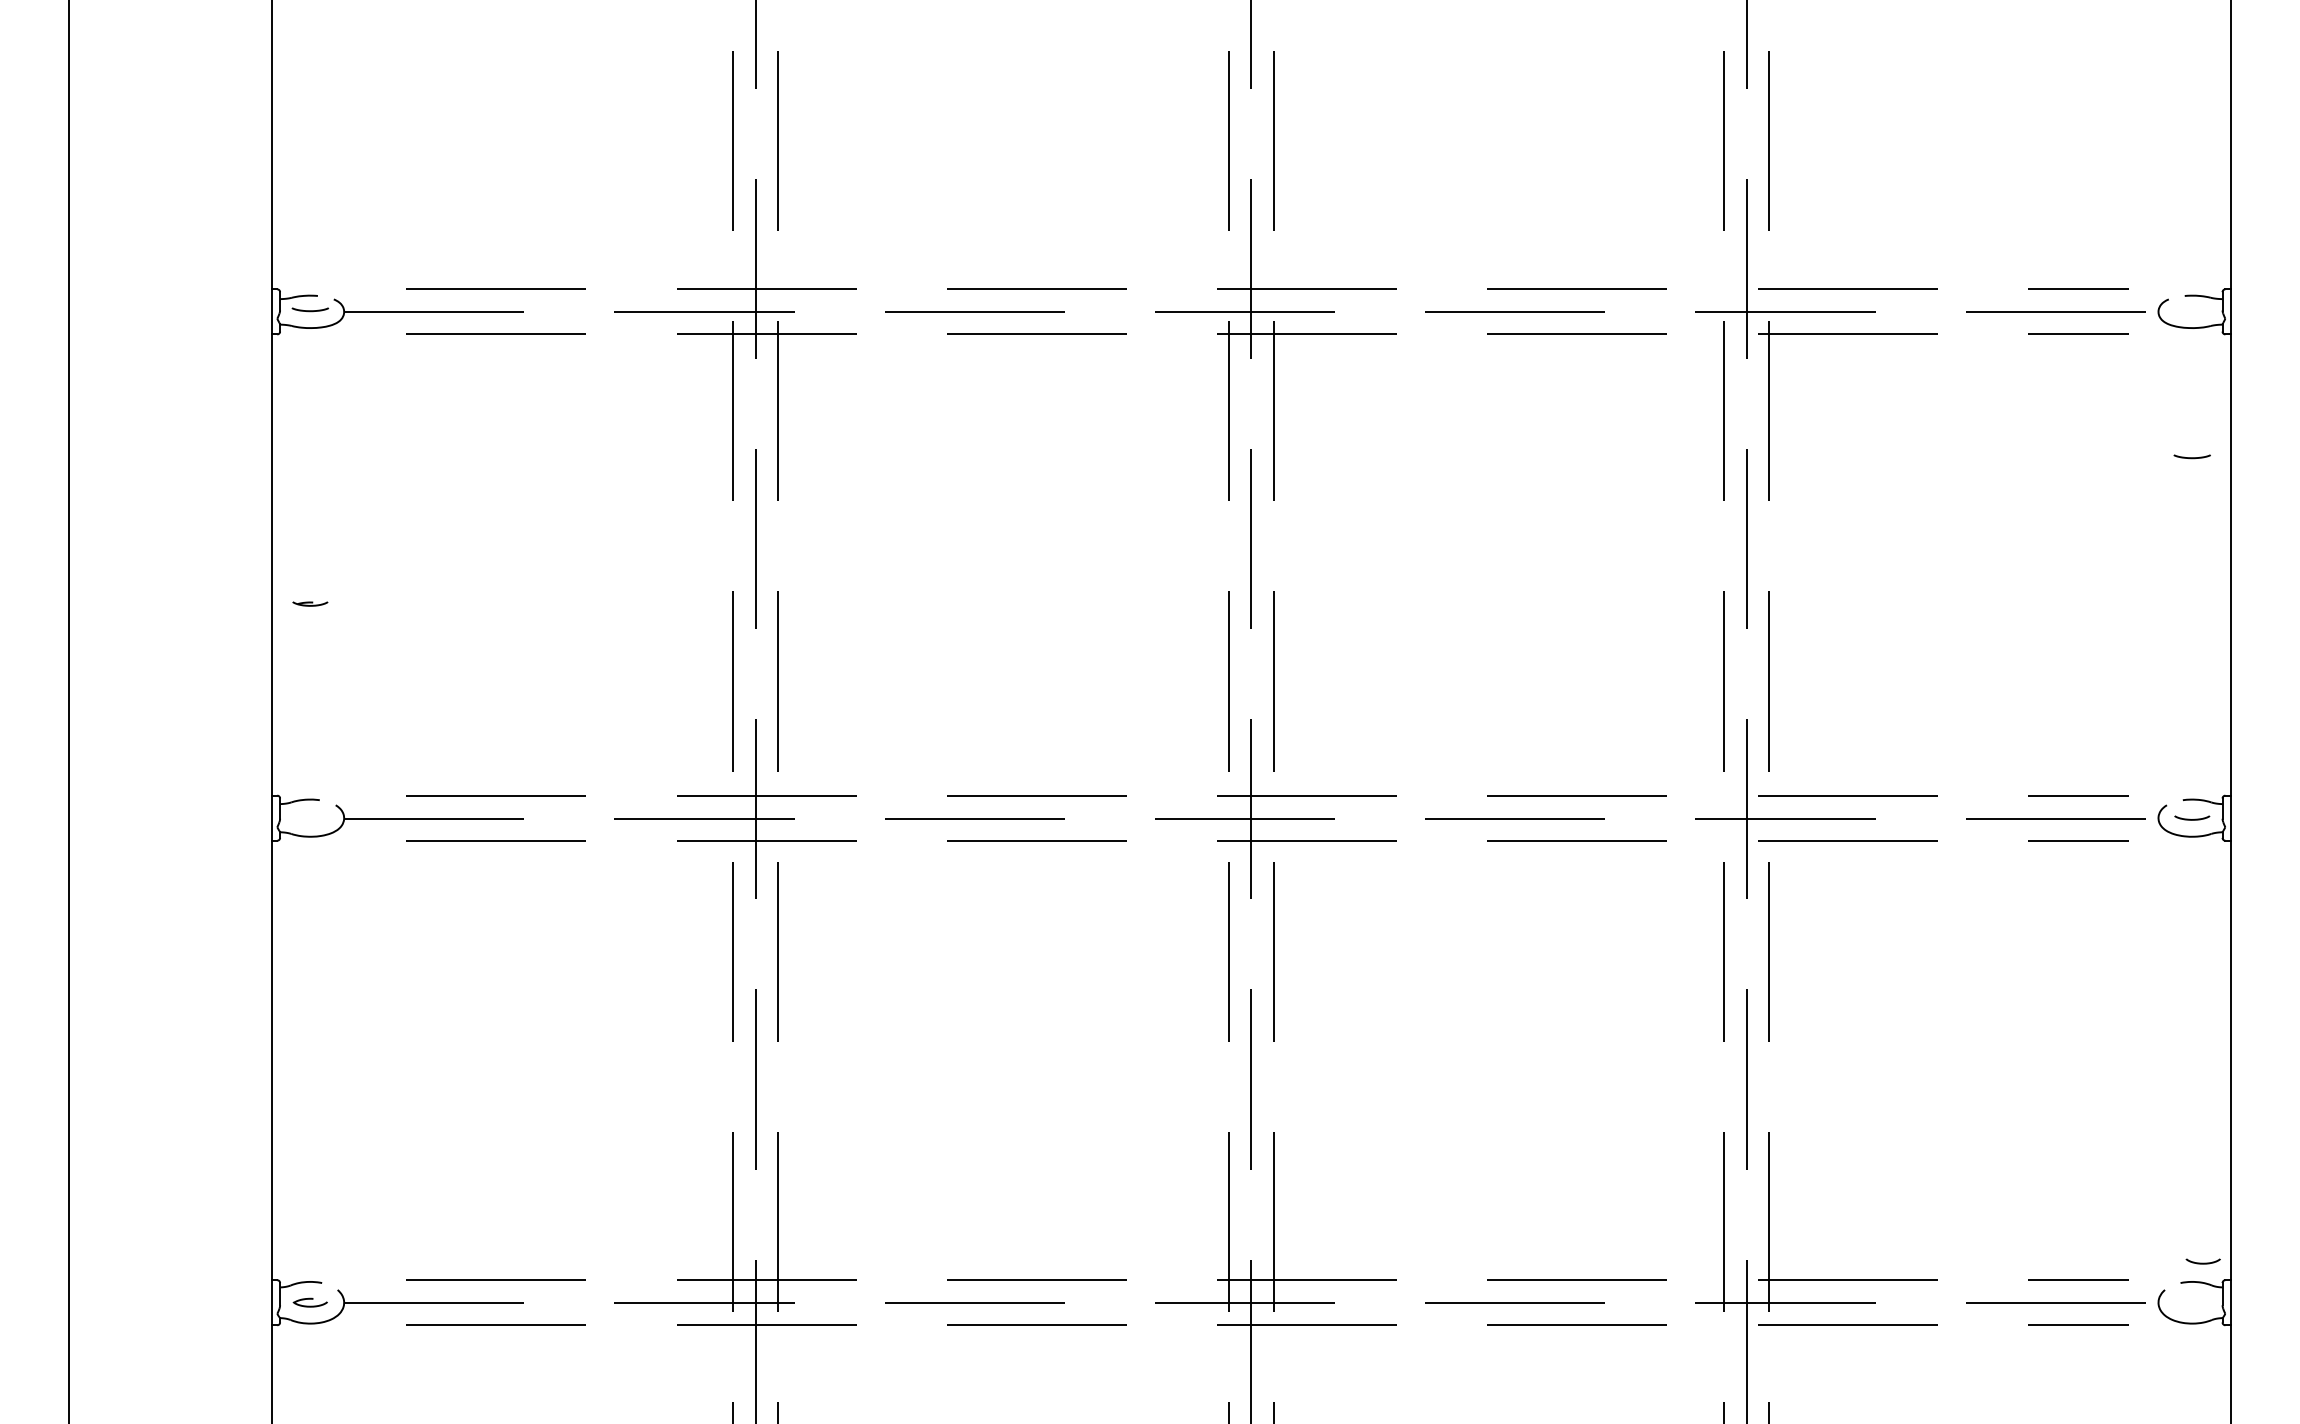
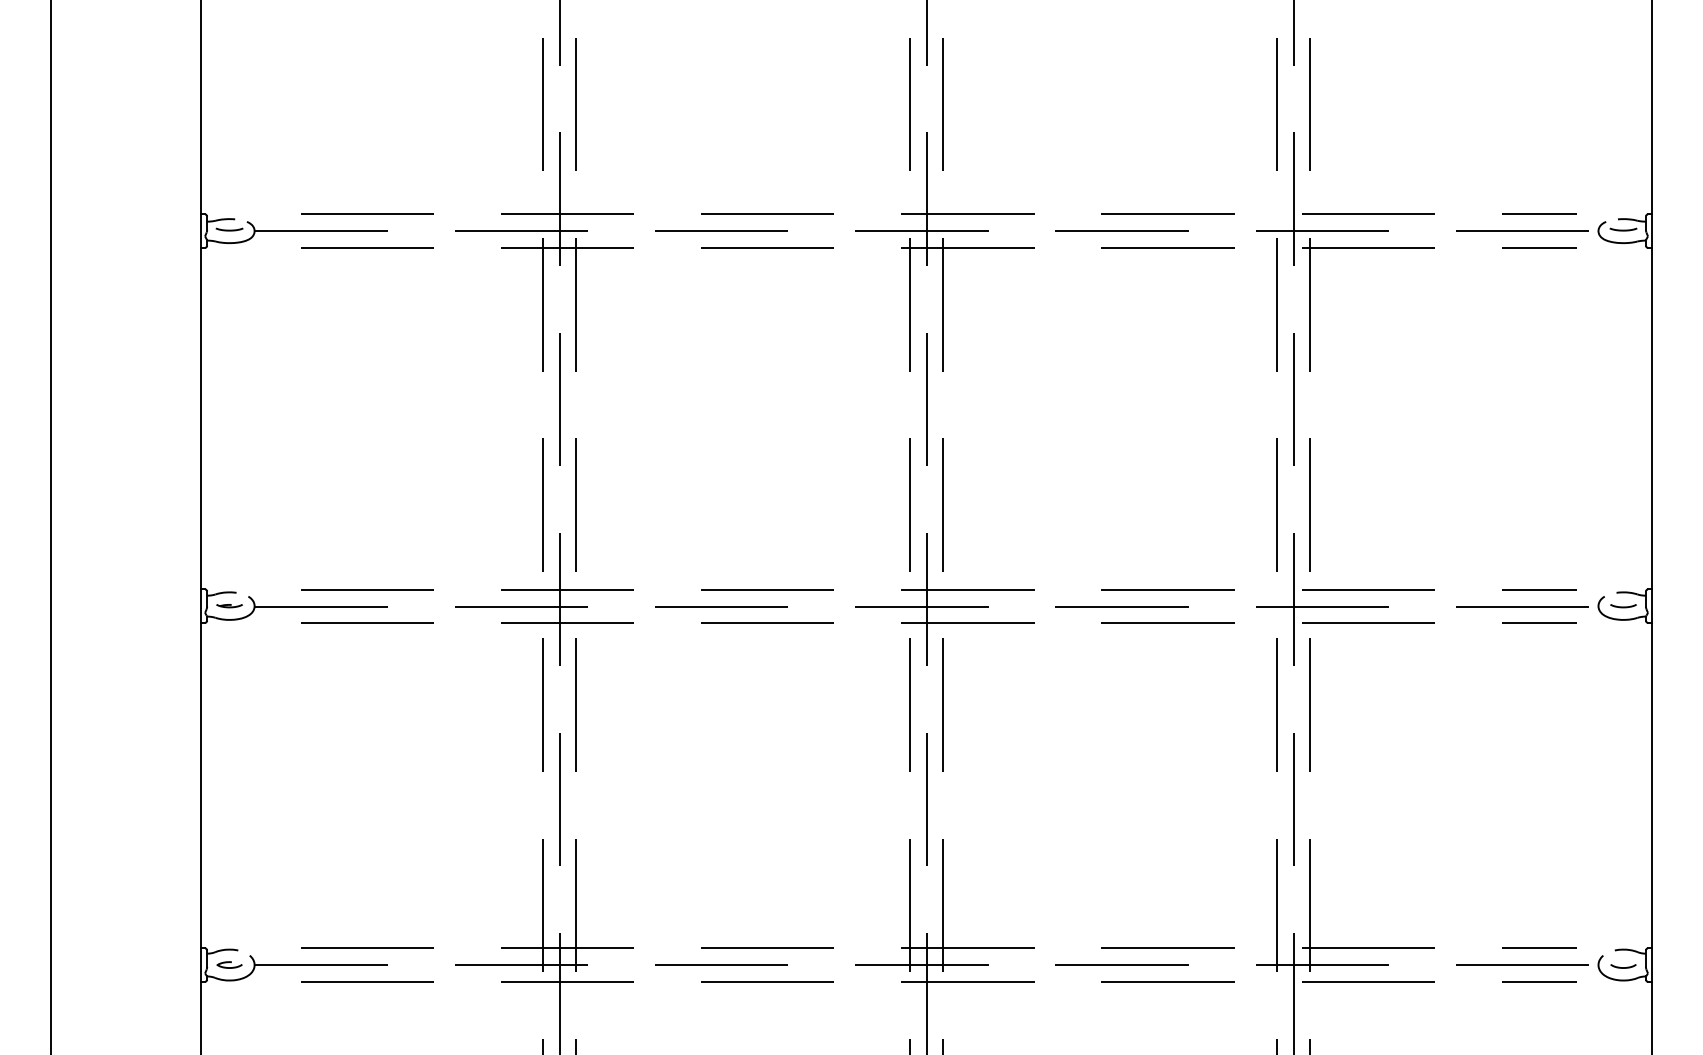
curve: (2191, 457) -> (1622, 230), moved
part: (310, 603) -> (229, 605), moved
curve: (2202, 1262) -> (1622, 967), moved

